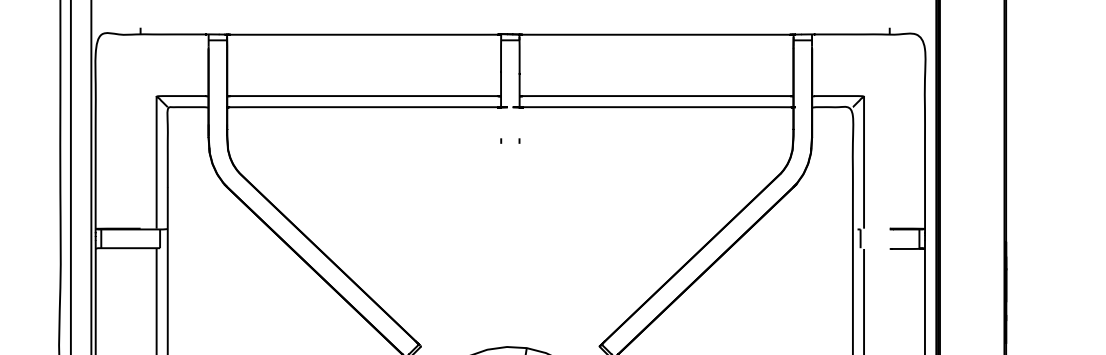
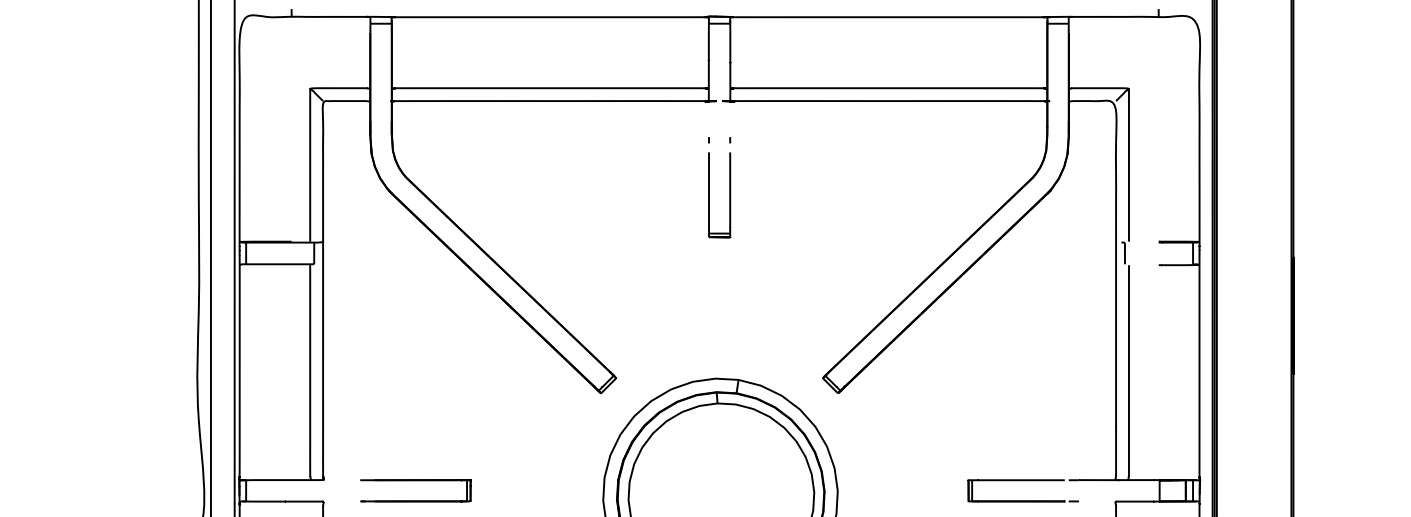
part: (501, 188) -> (709, 195), added

